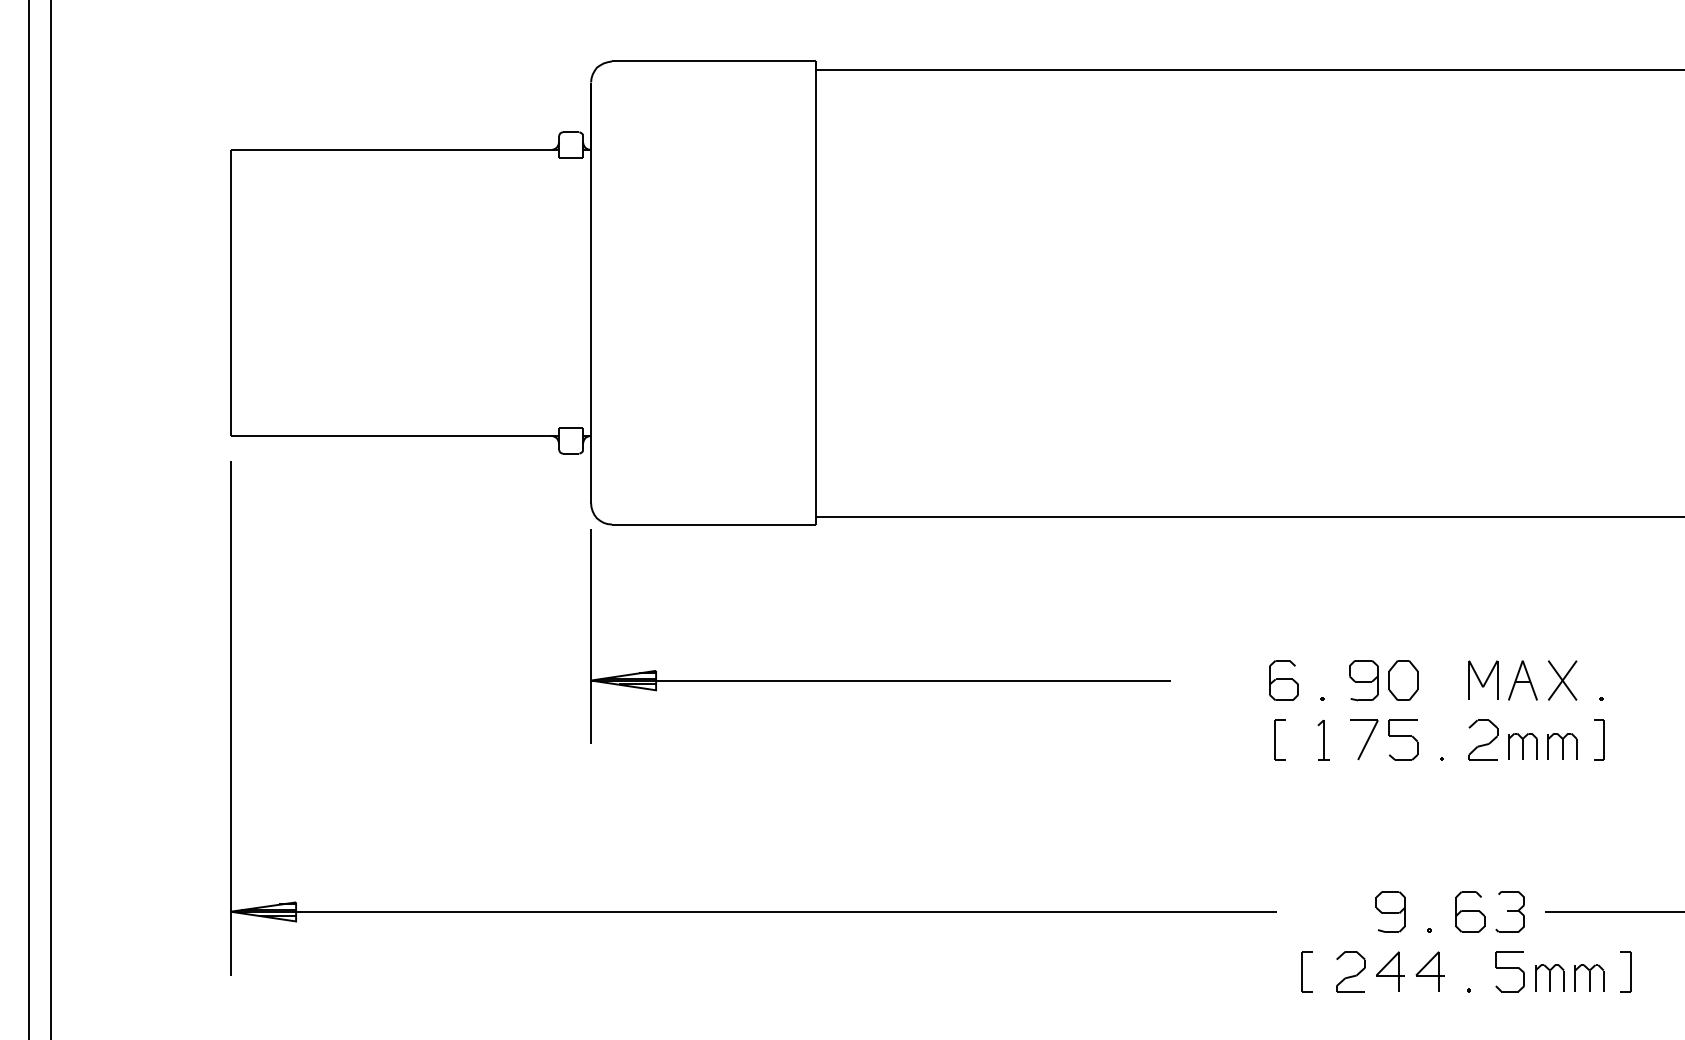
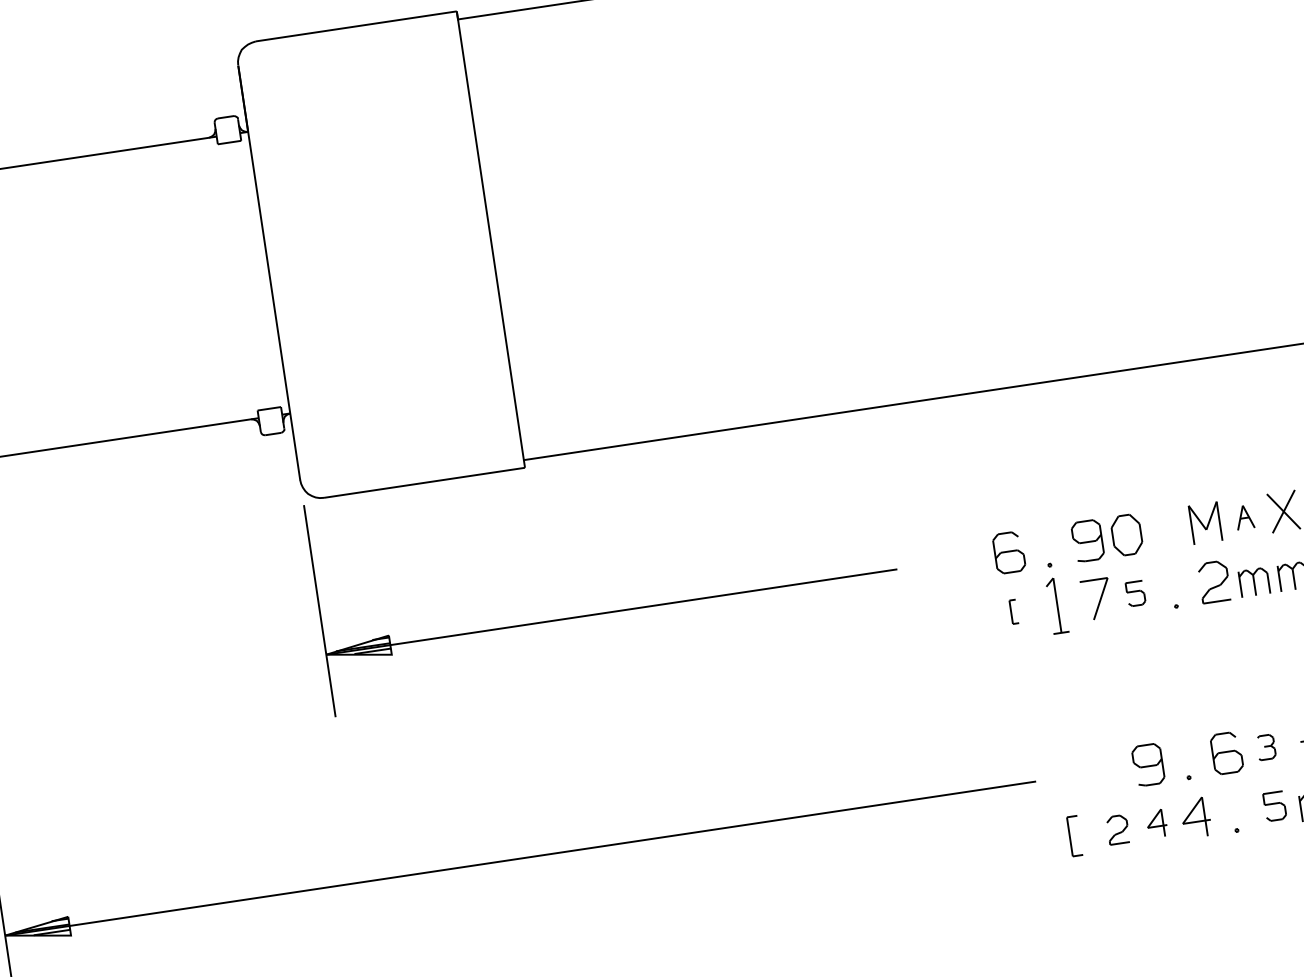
part: (1522, 680) -> (1244, 517), size x0.6
part: (1279, 739) -> (1013, 611), size x0.6
part: (1323, 739) -> (1056, 604), size x1.4
part: (1403, 739) -> (1135, 593), size x0.6
part: (1509, 911) -> (1265, 747), size x0.6
part: (1350, 971) -> (1117, 829), size x0.7
part: (1390, 971) -> (1157, 823), size x0.7
part: (1509, 971) -> (1274, 806), size x0.7

